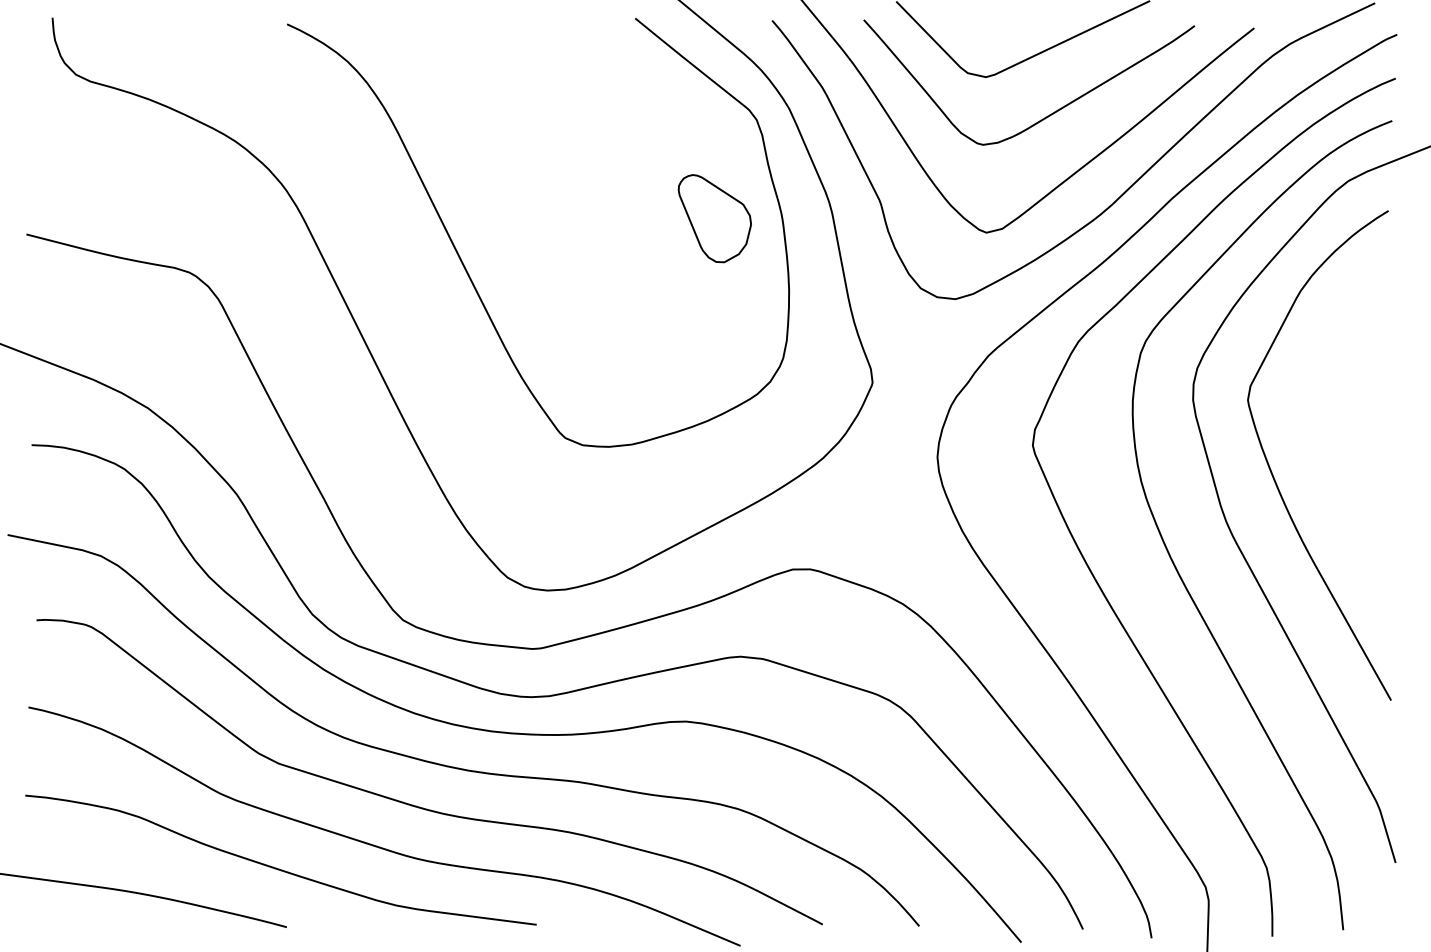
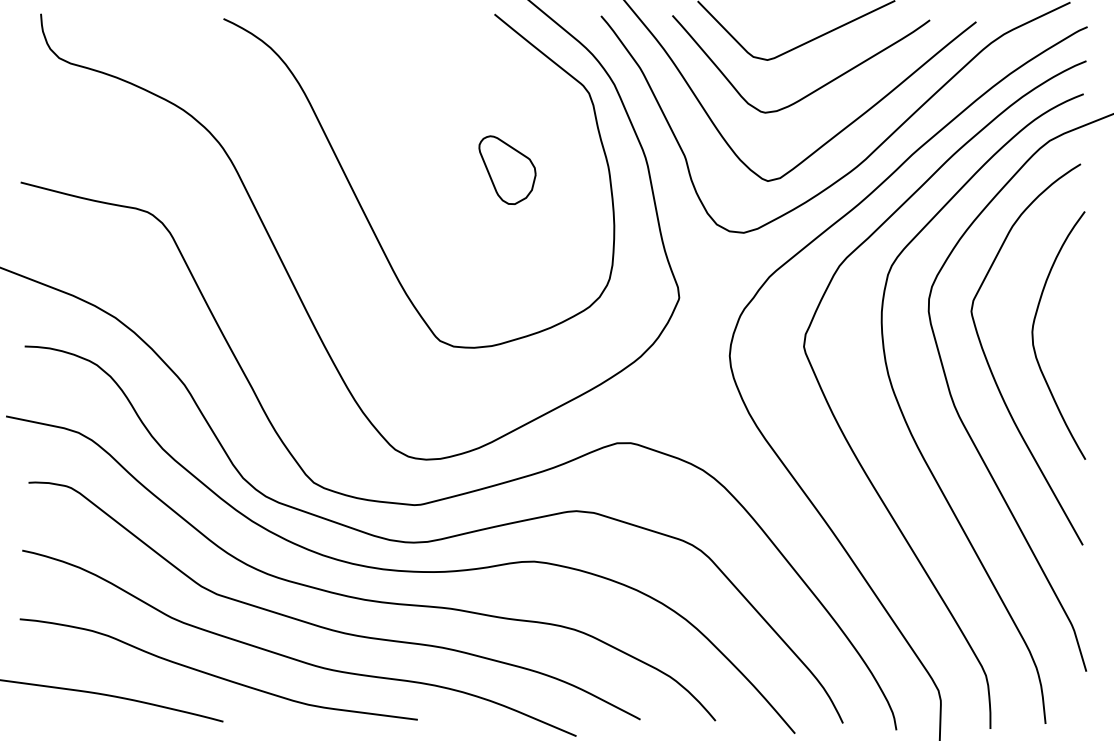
part: (714, 217) -> (507, 169), moved
curve: (1327, 431) -> (1033, 335), added

